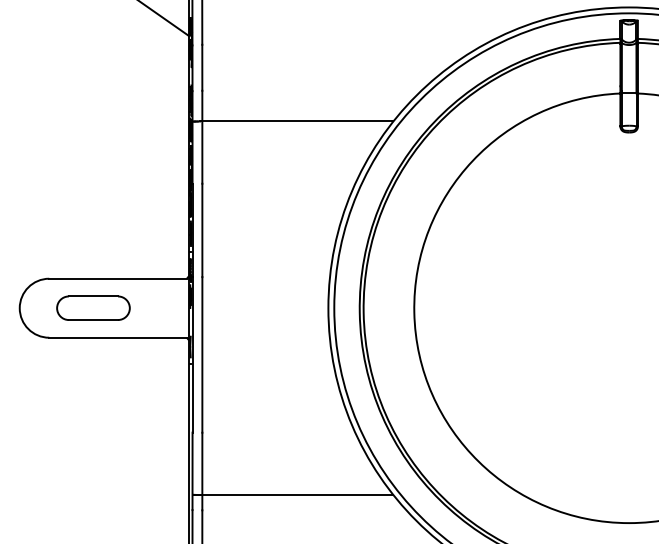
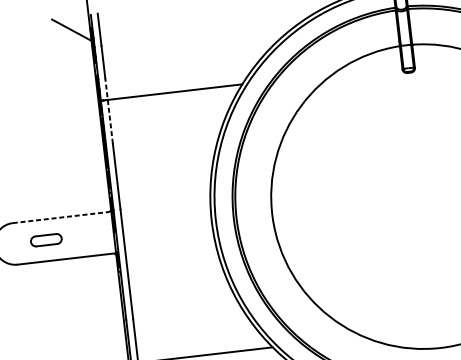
line: (202, 136) -> (109, 110), solid -> dashed
line: (118, 278) -> (61, 217), solid -> dashed
part: (93, 307) -> (46, 239), size x0.6

